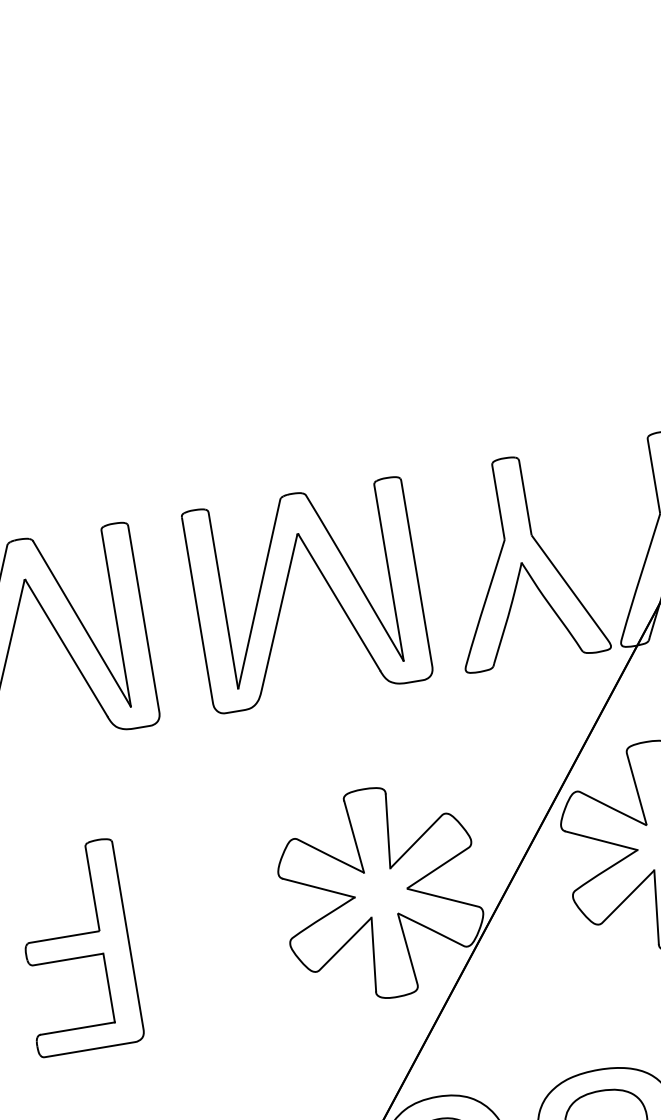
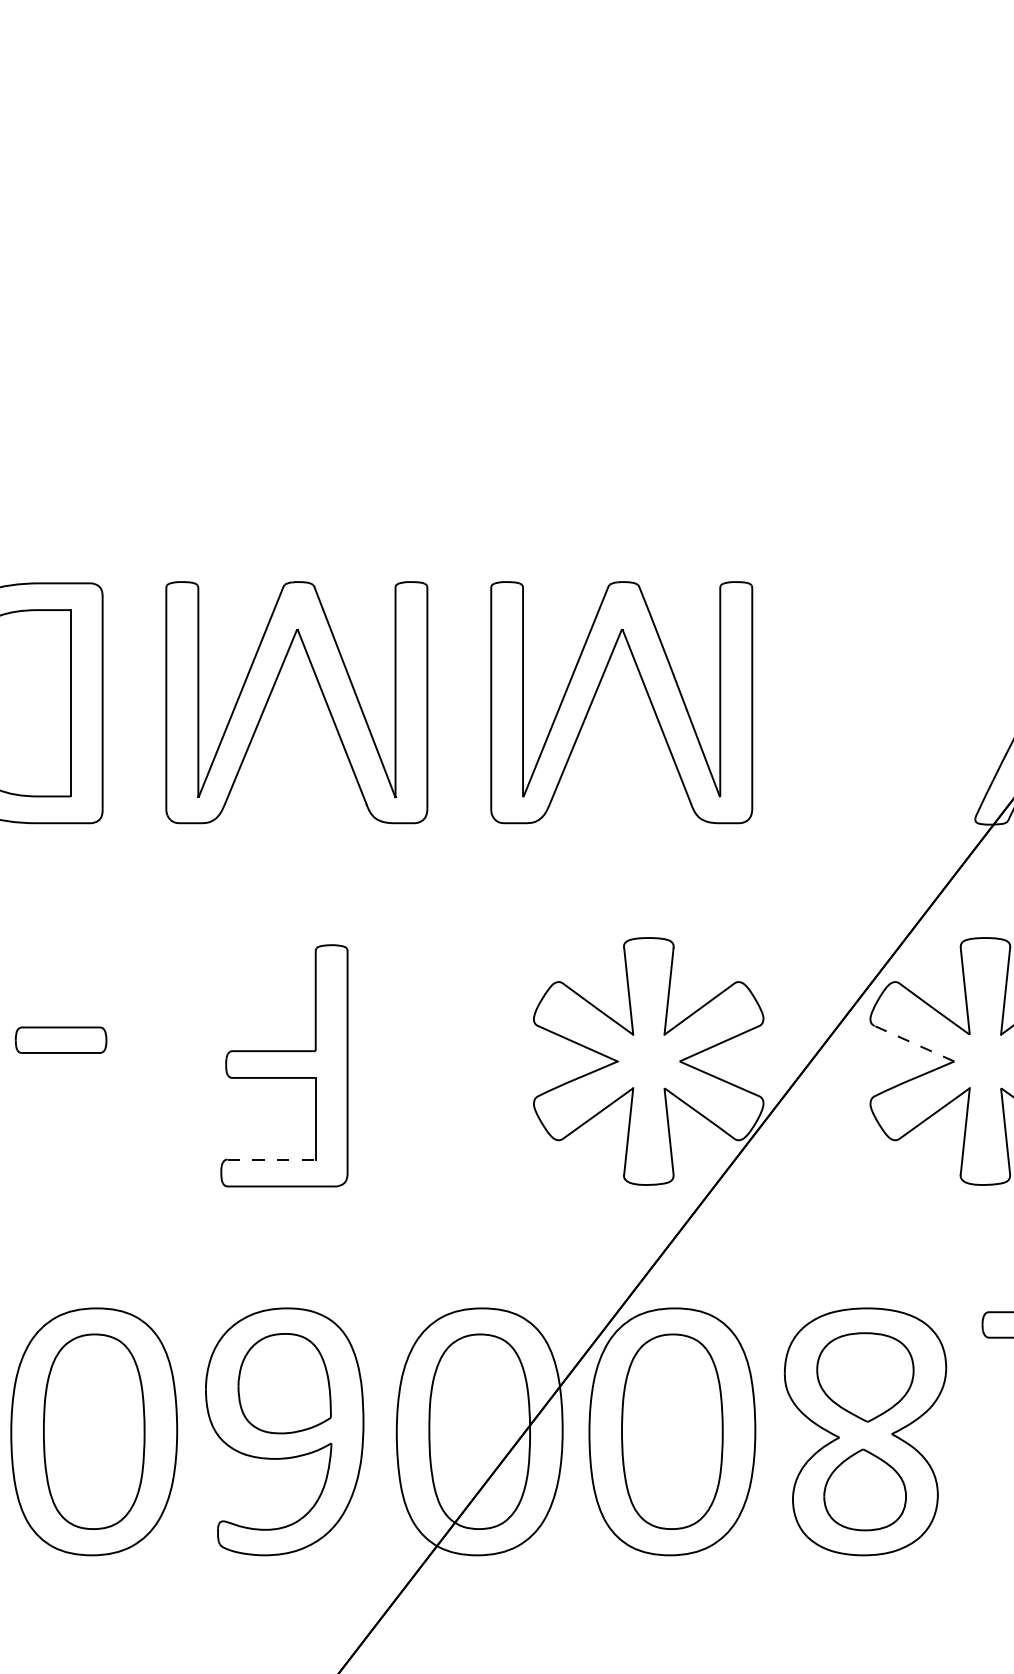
part: (521, 560) -> (876, 703), removed
line: (601, 840) -> (914, 1043), solid -> dashed
line: (78, 1028) -> (272, 1159), solid -> dashed

